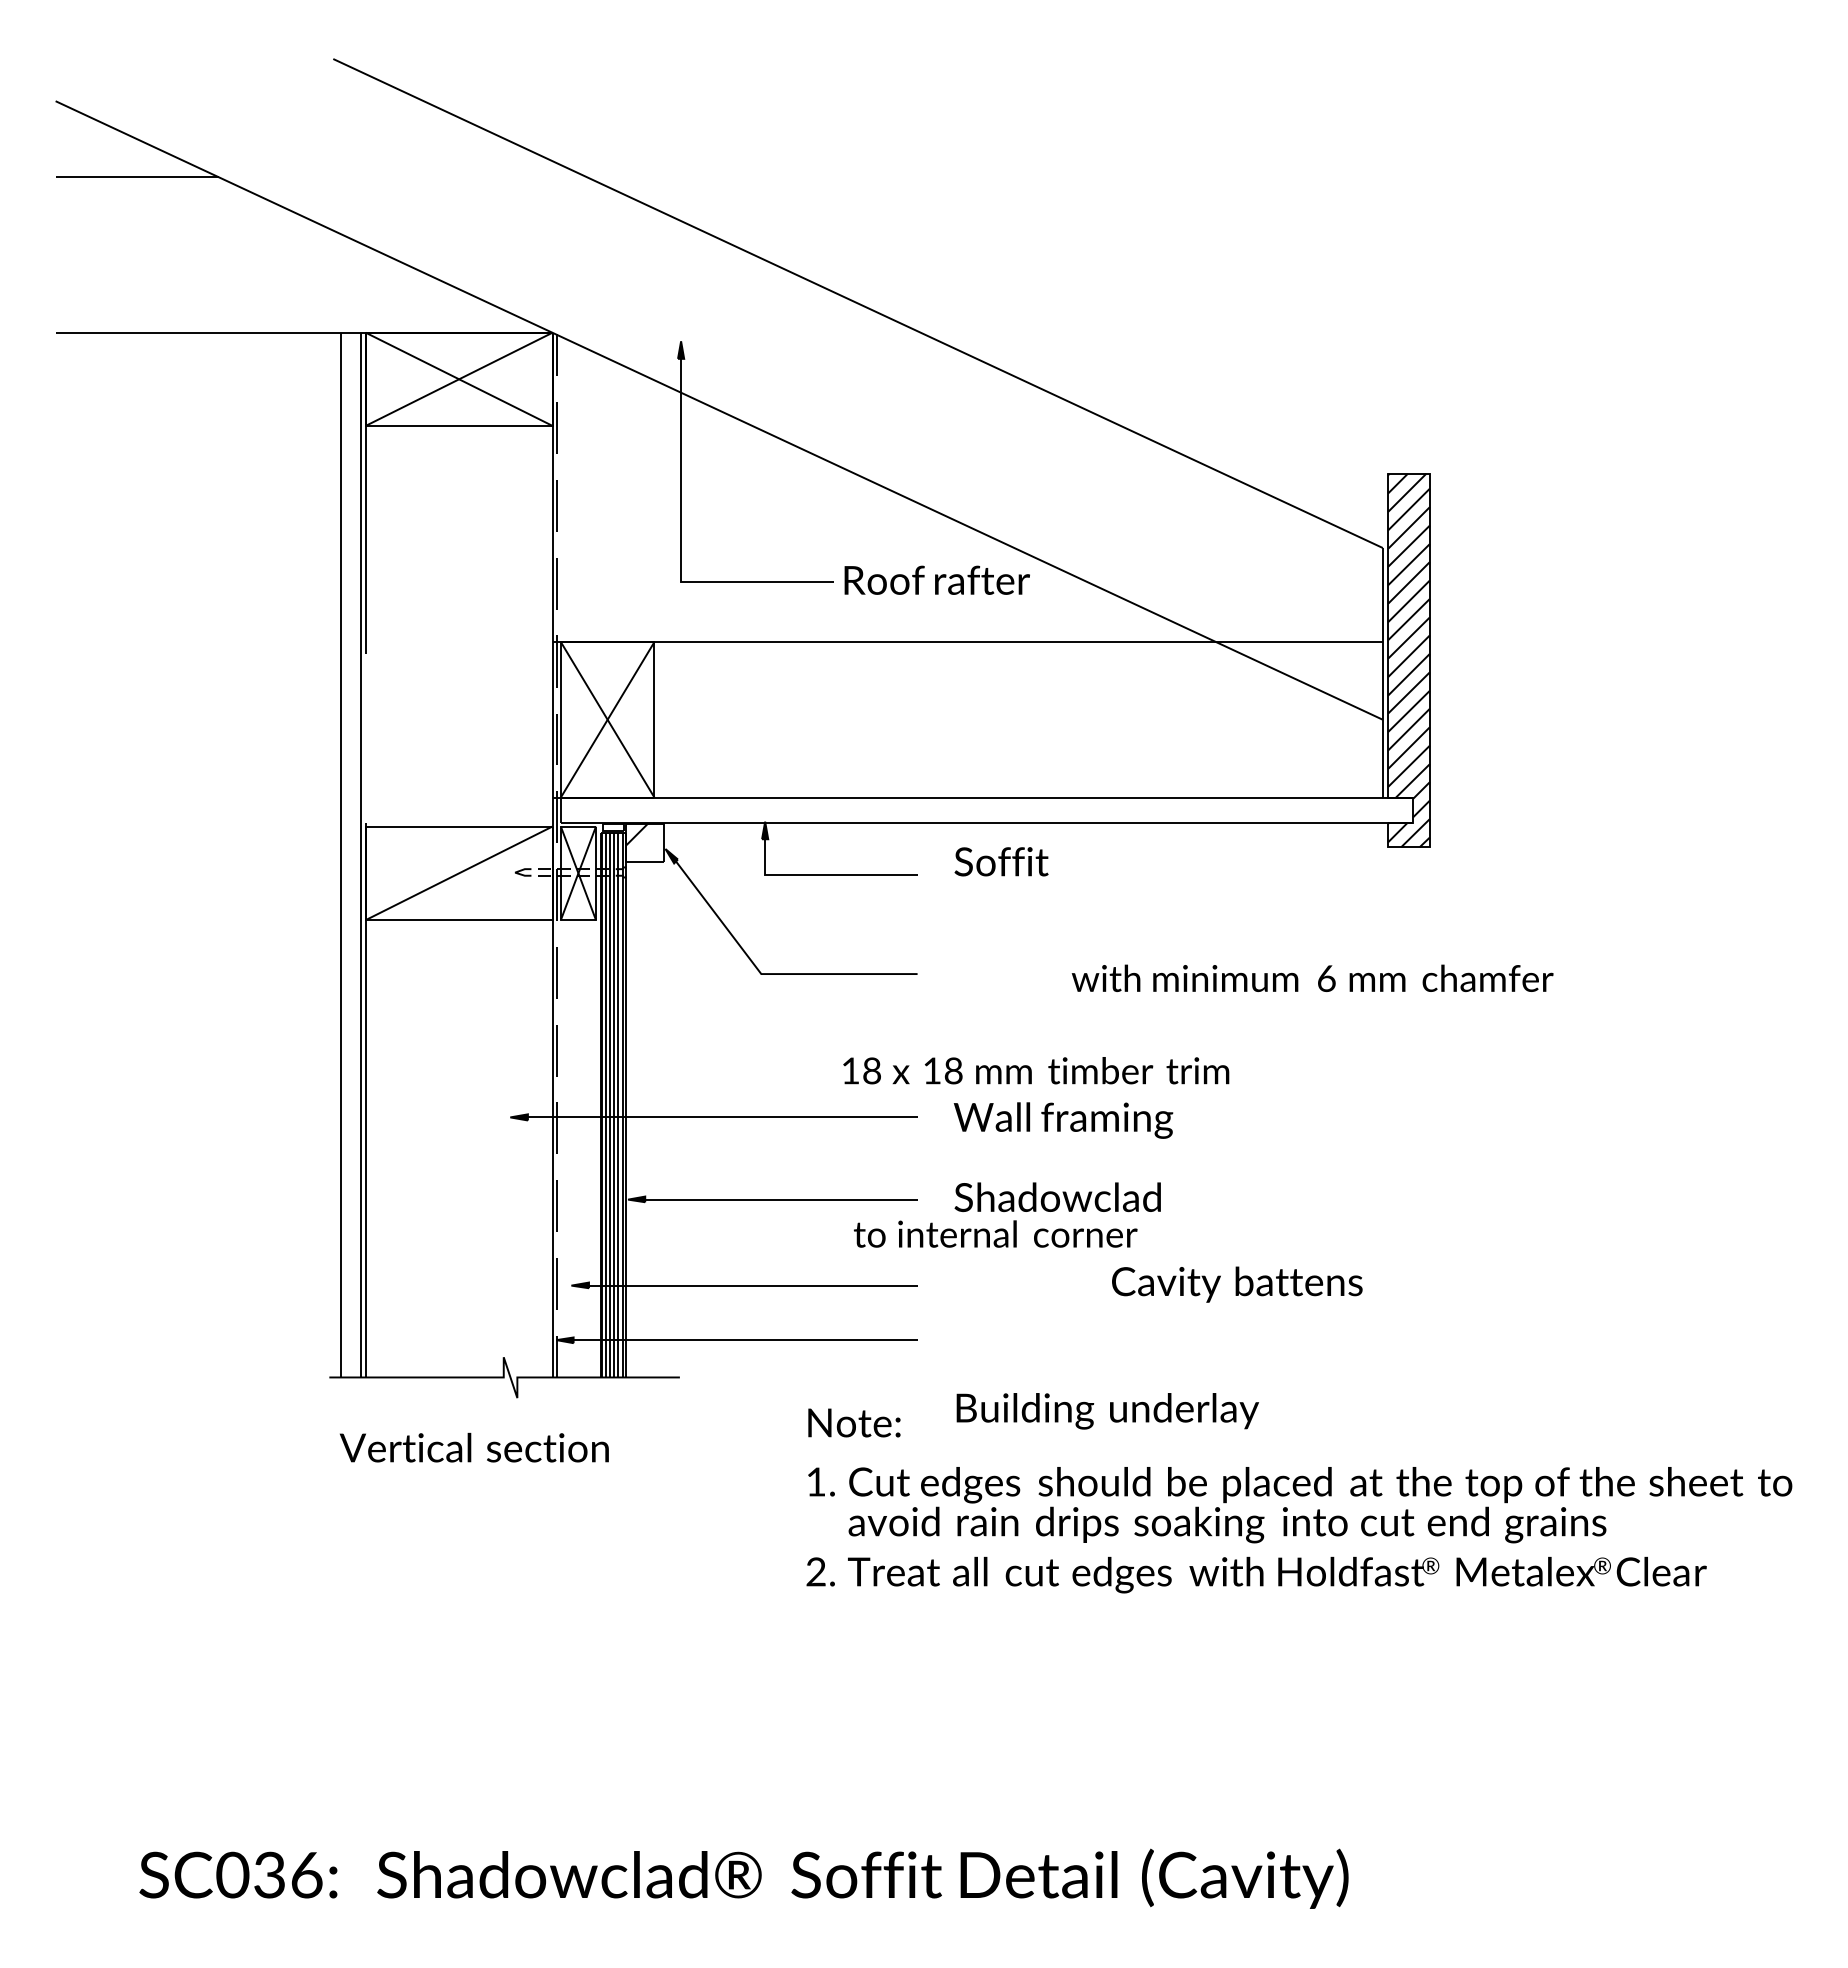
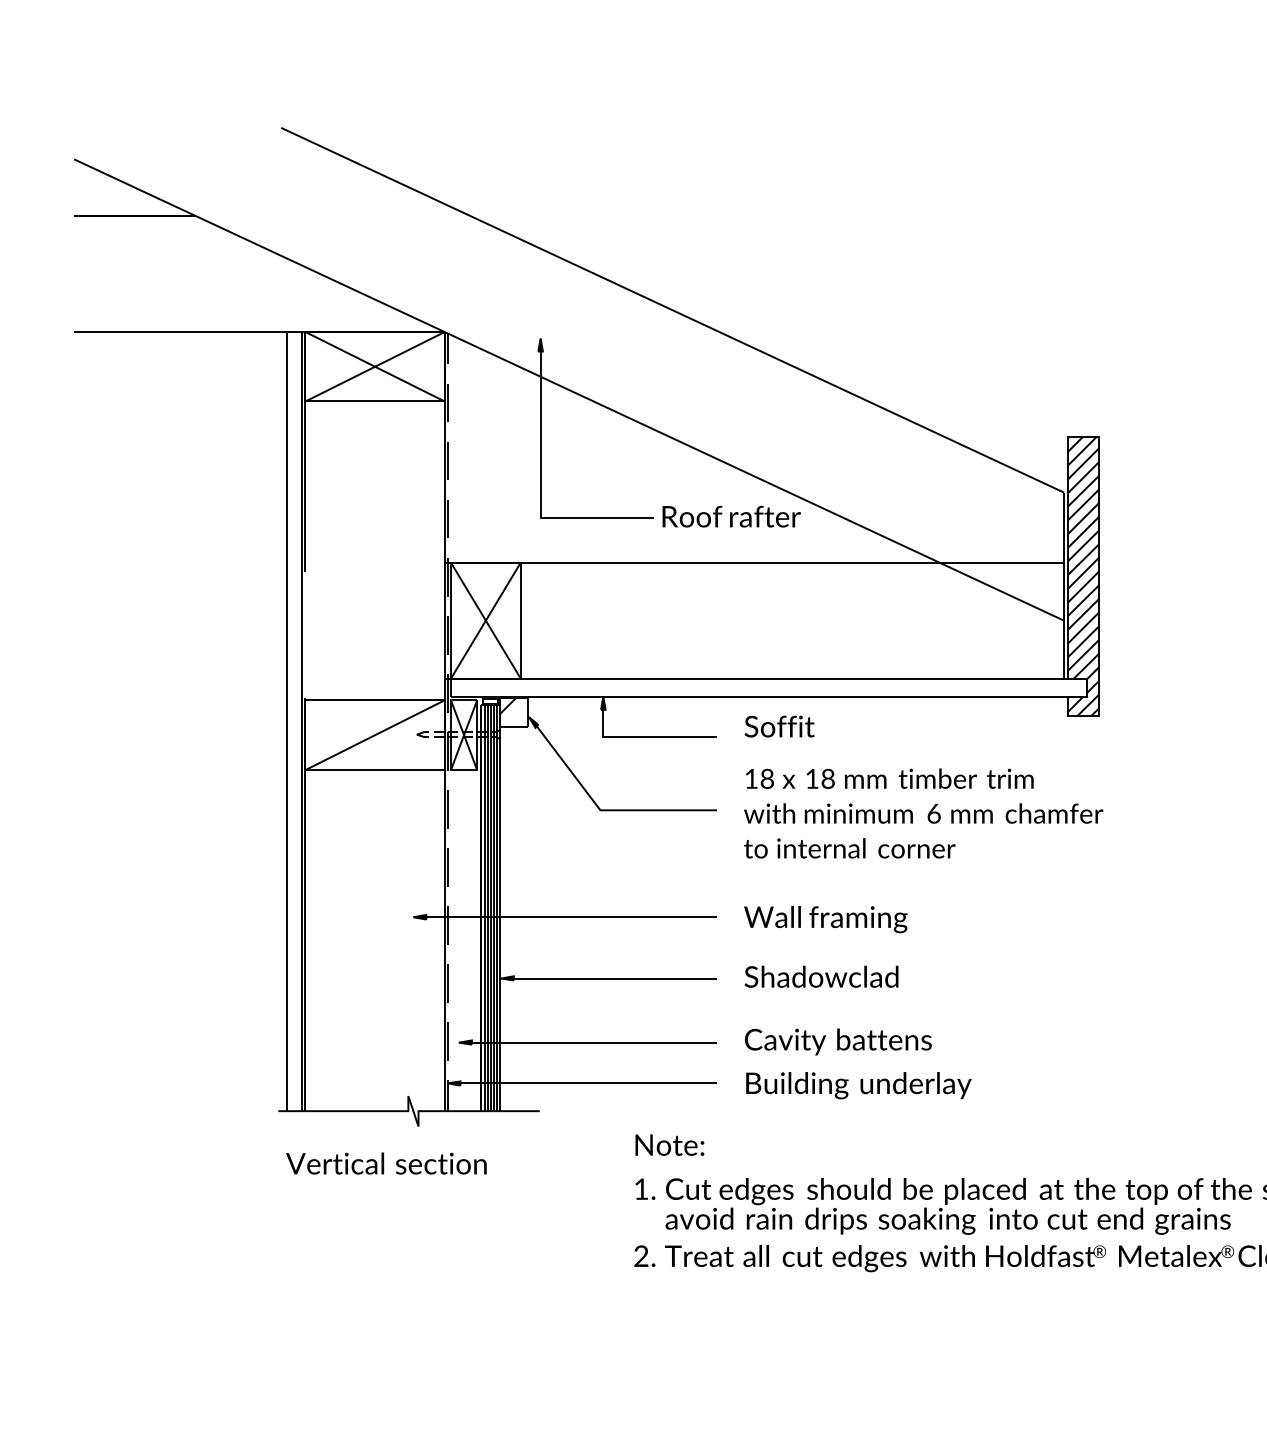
text: (1312, 977) -> (923, 812), moved
text: (1036, 1070) -> (889, 778), moved
text: (995, 1233) -> (849, 847), moved
text: (1237, 1284) -> (838, 1041), moved
text: (1107, 1411) -> (858, 1085), moved

